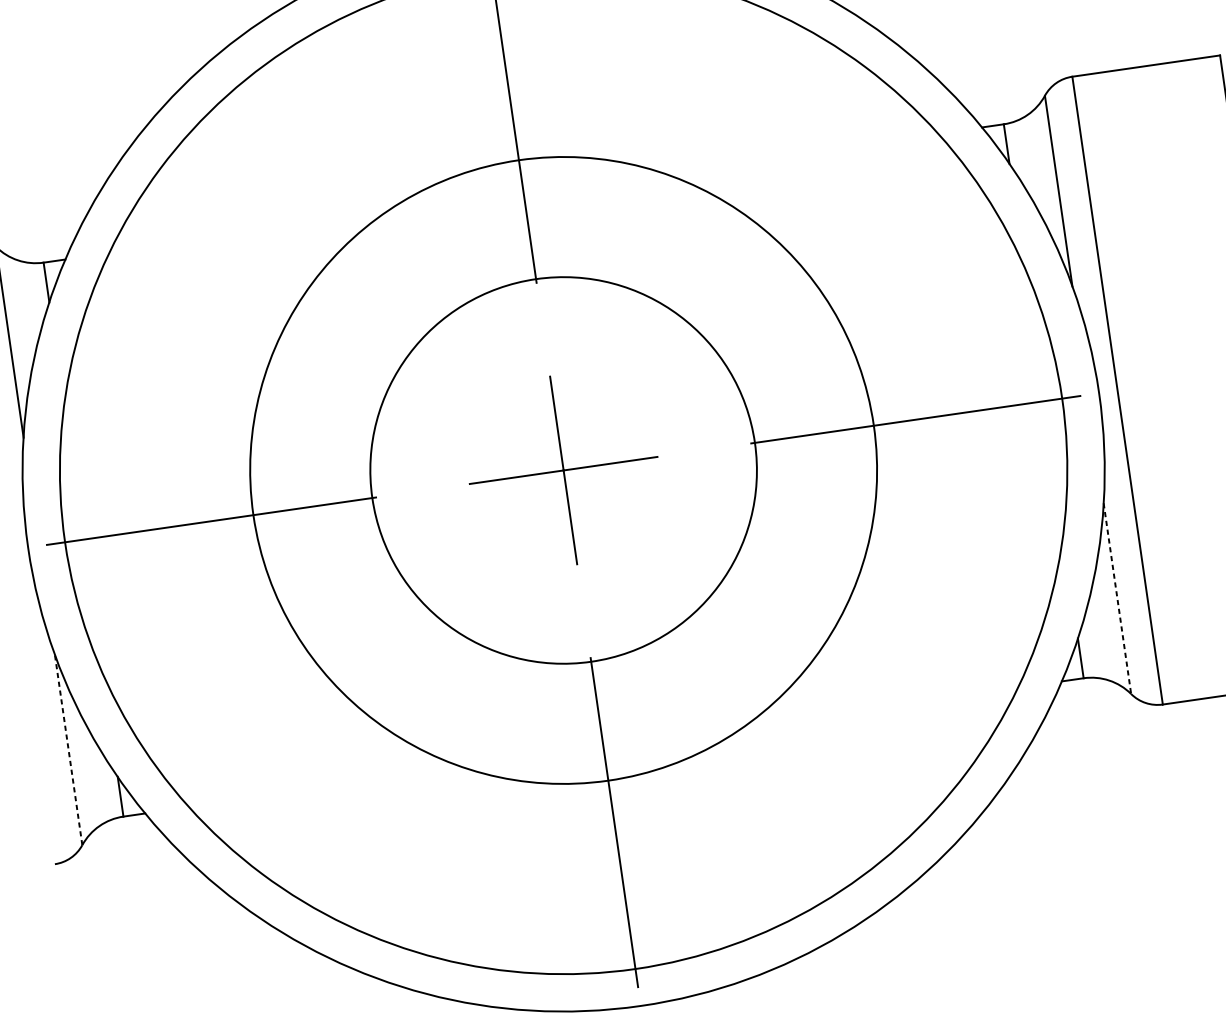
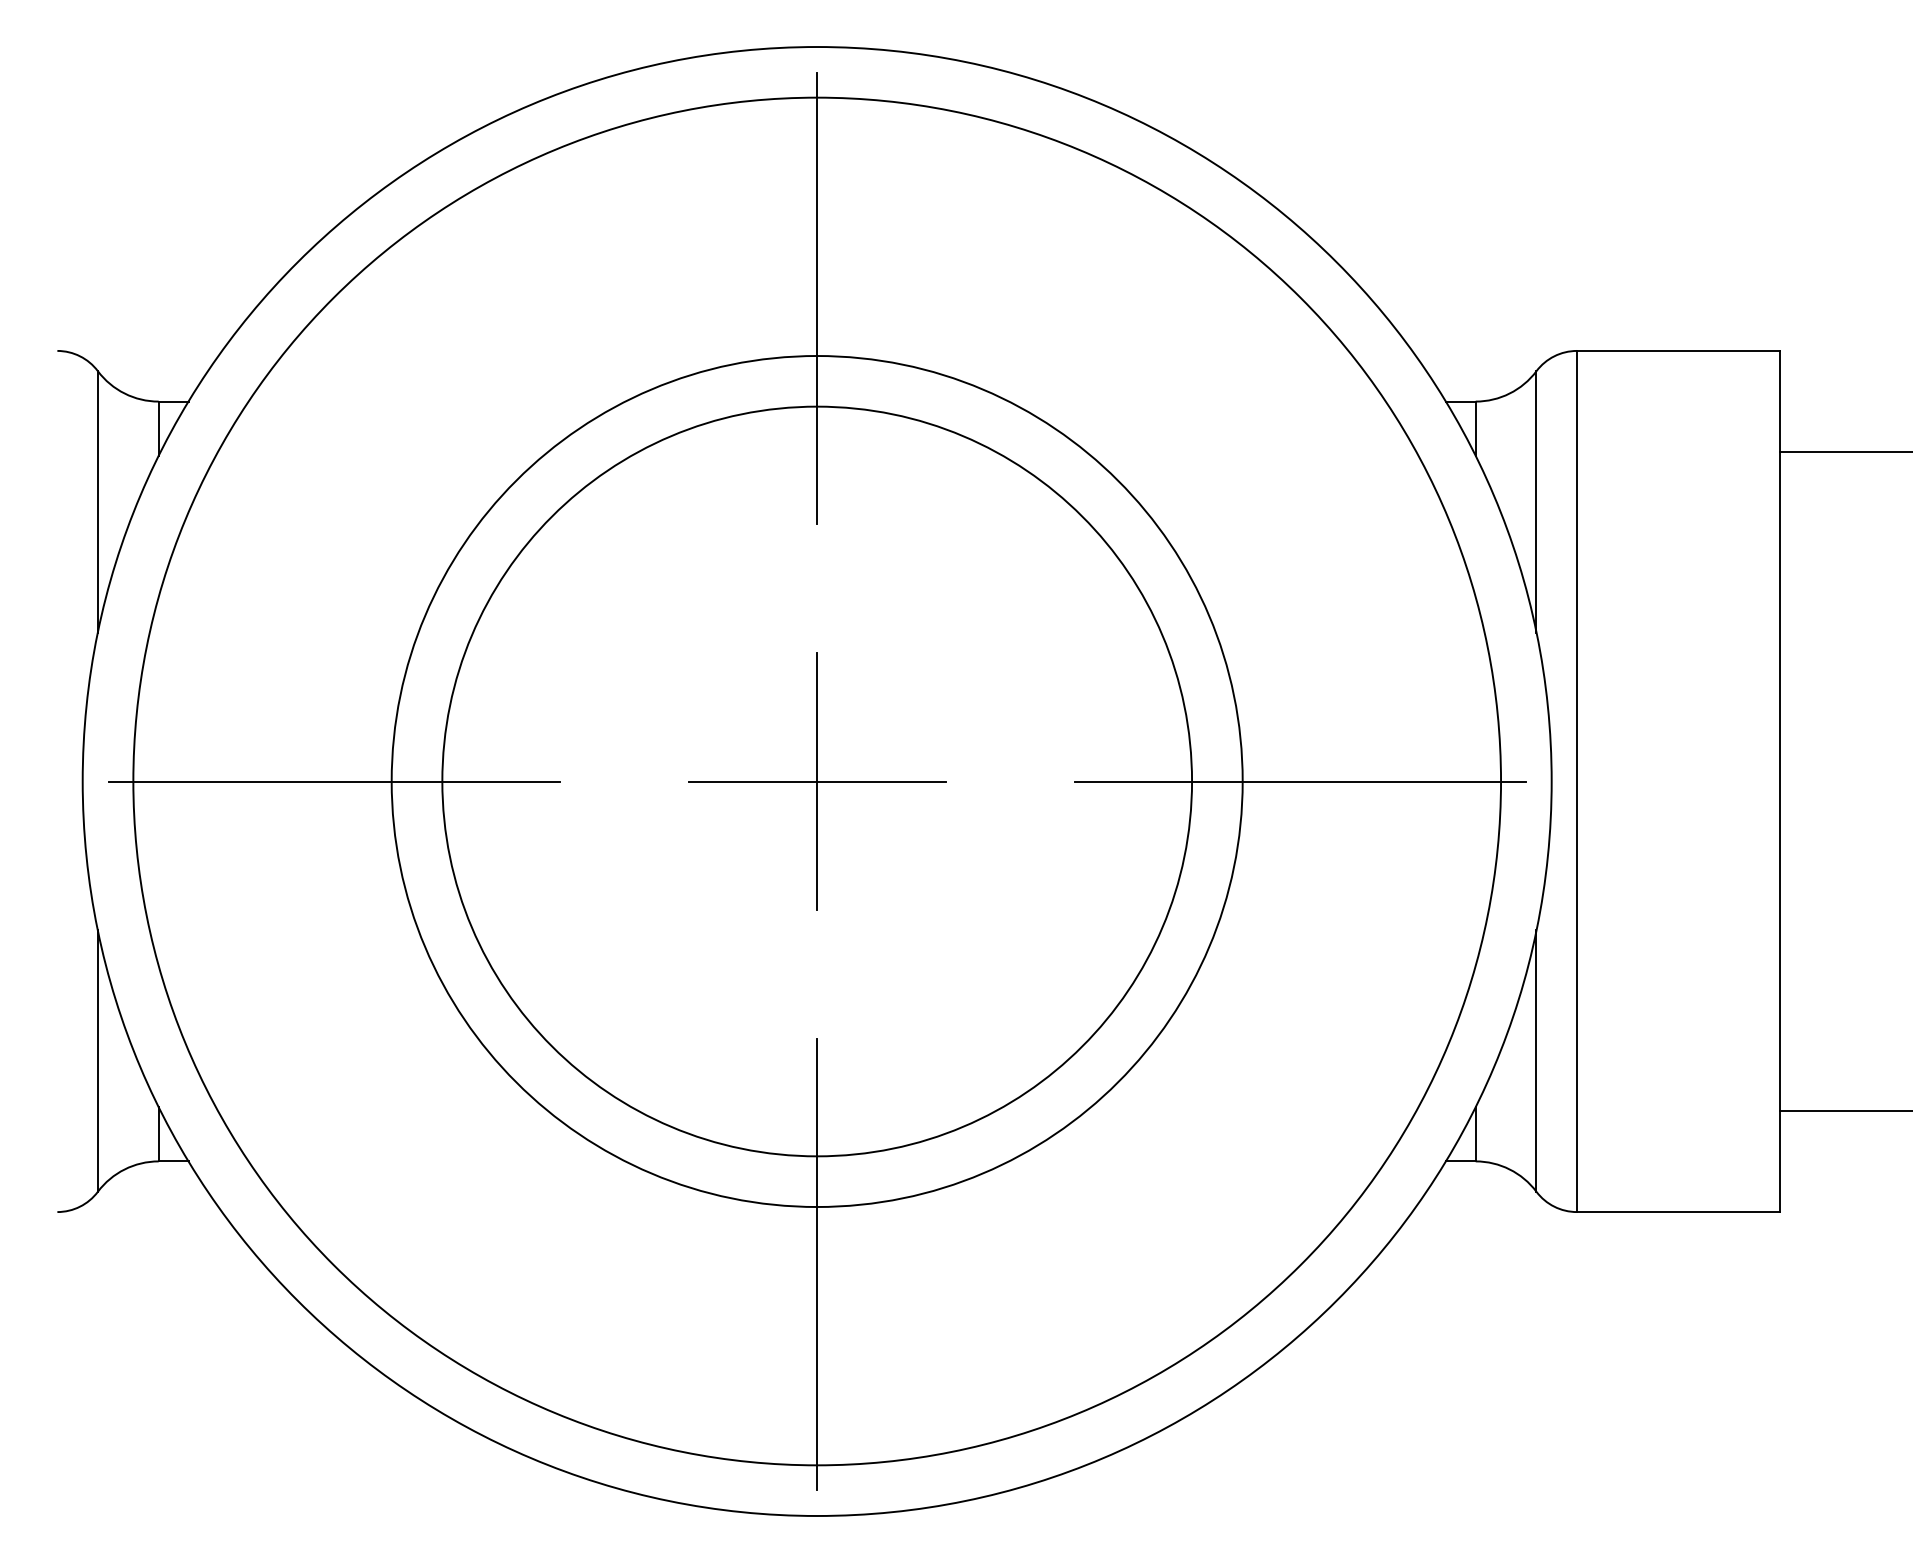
circle: (563, 470) -> (817, 781), size x1.43
line: (1117, 598) -> (1536, 1060), dashed -> solid
line: (68, 749) -> (97, 1060), dashed -> solid

